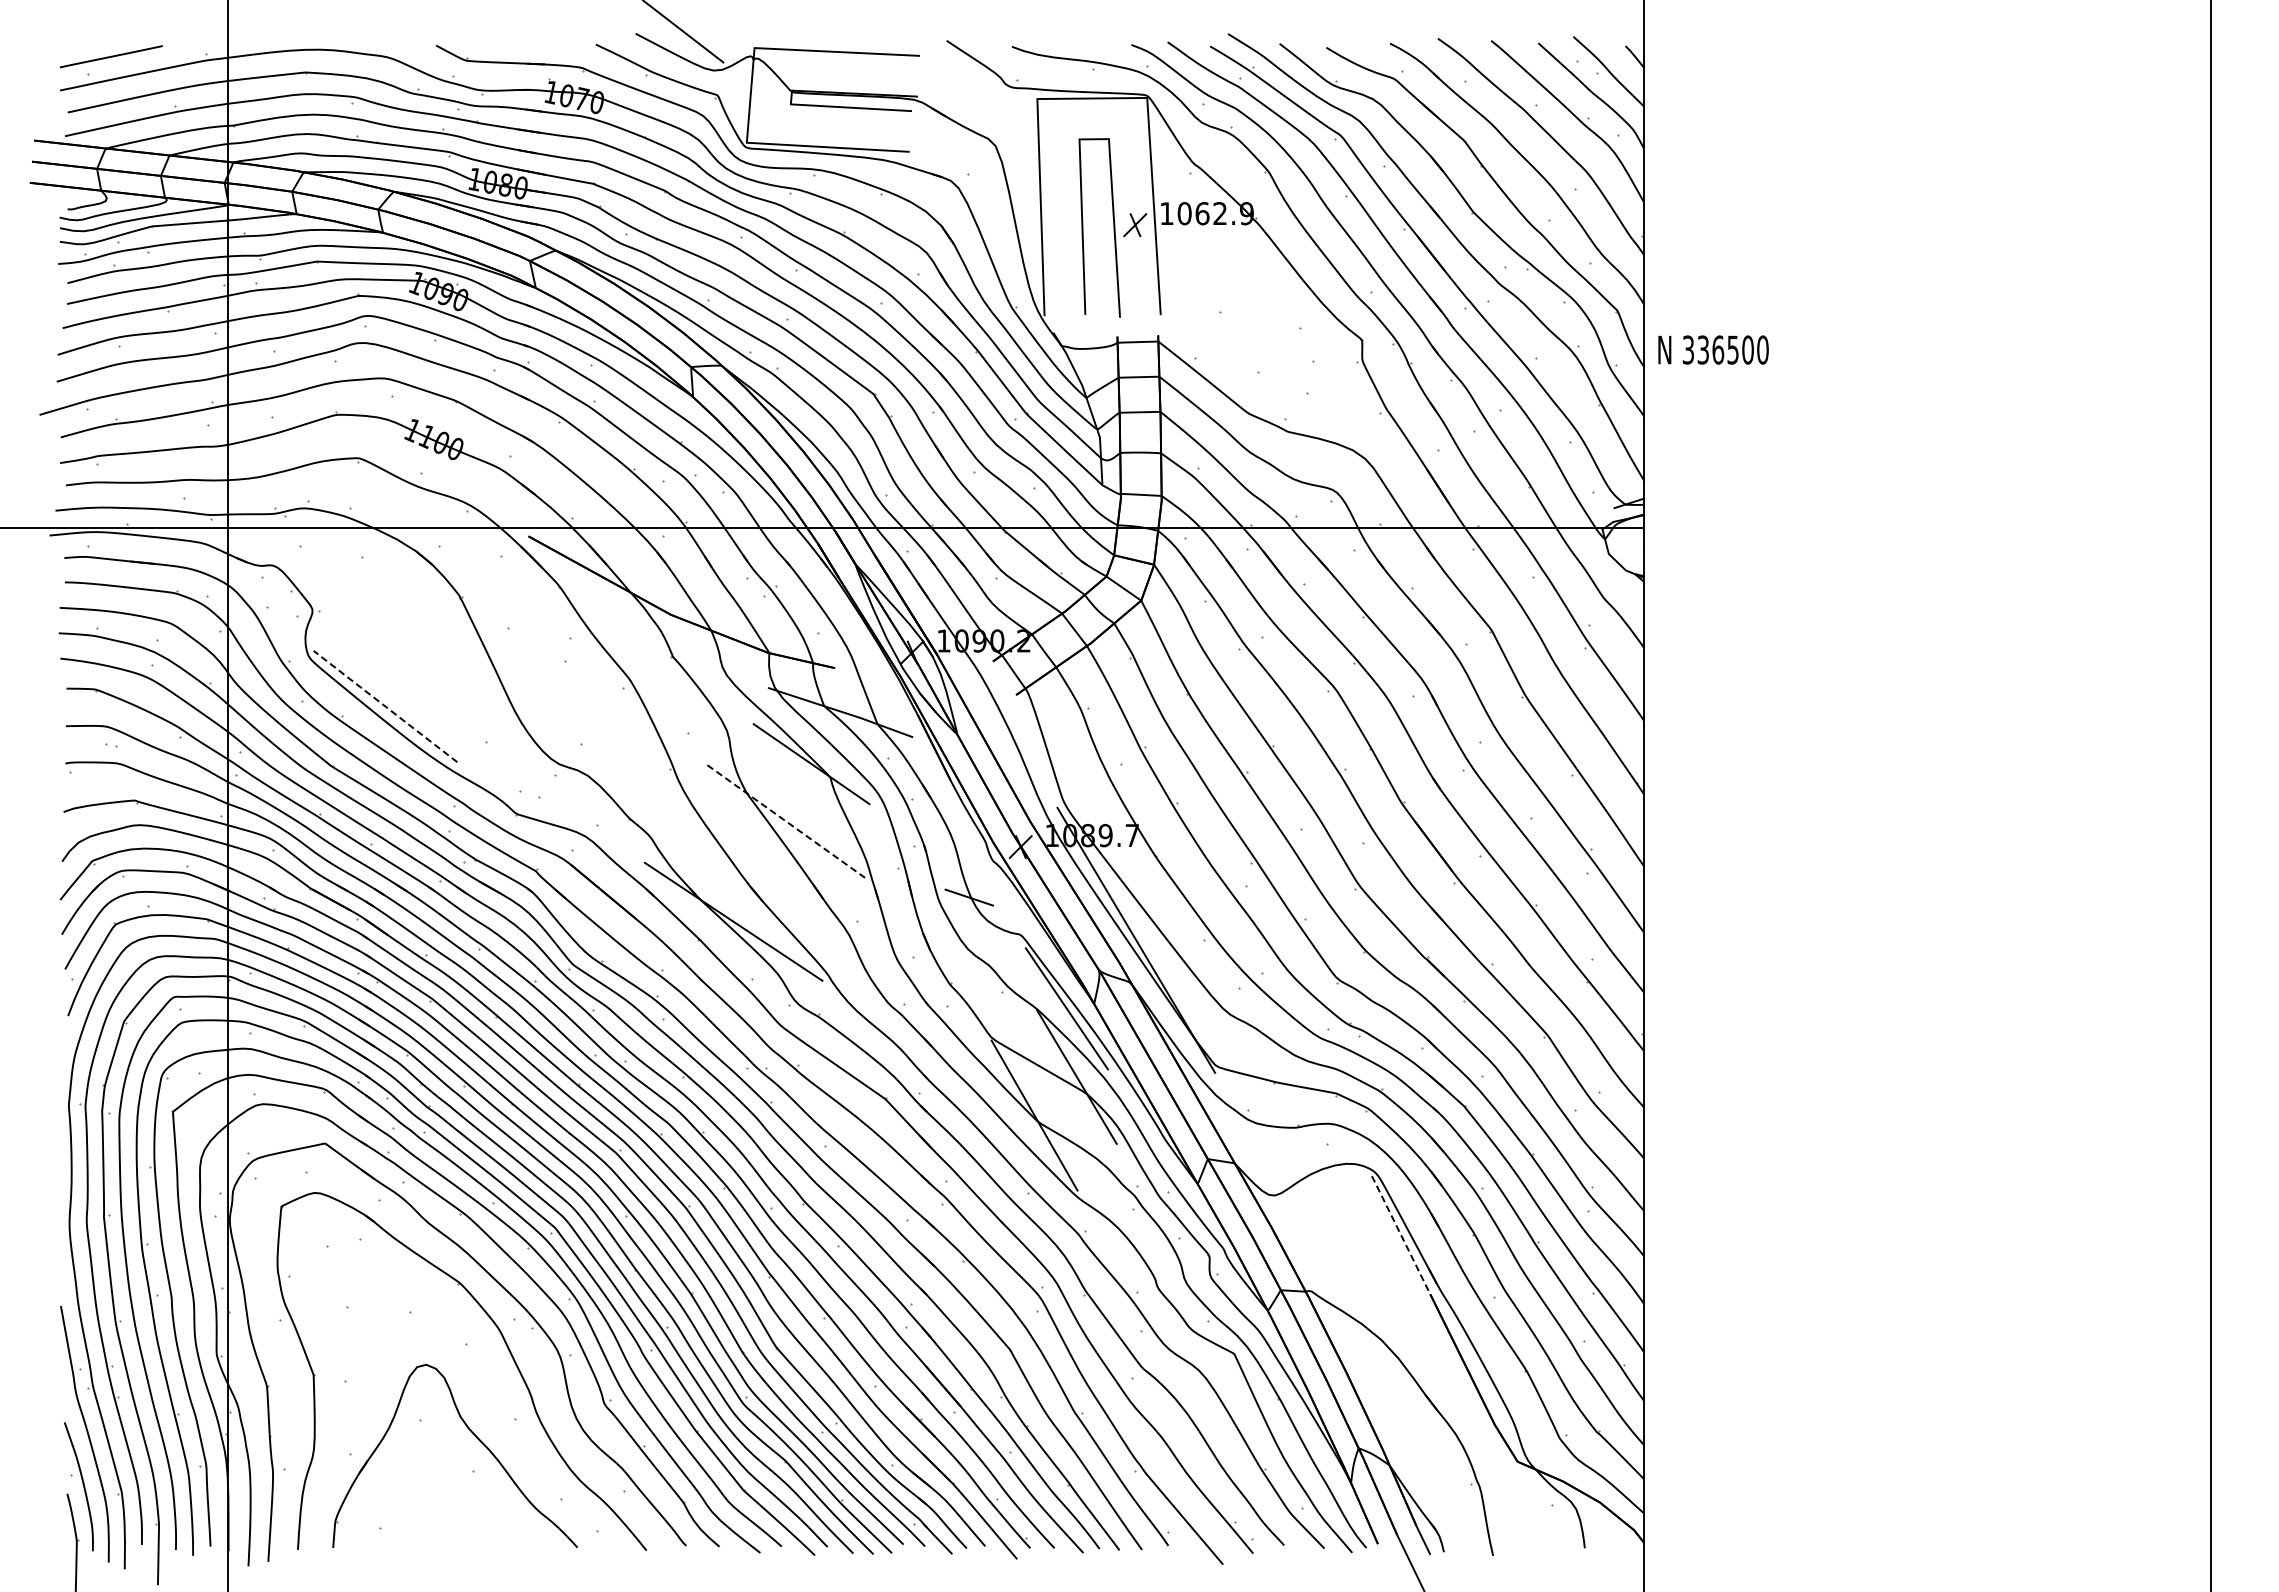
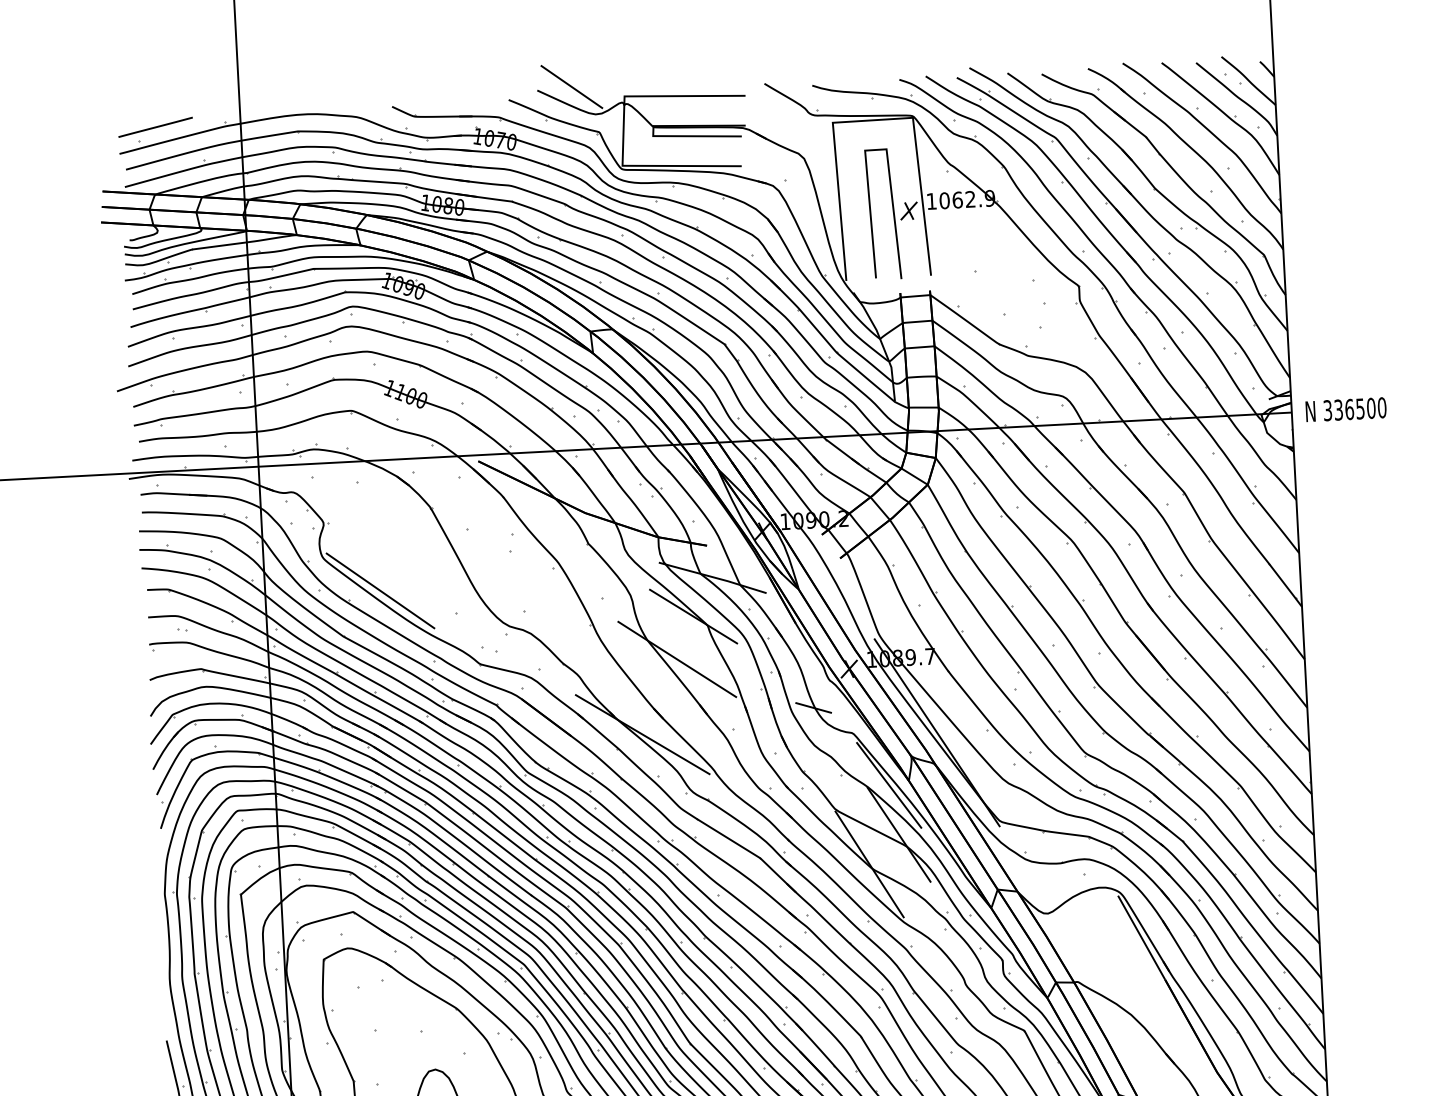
text: (1713, 349) -> (1346, 409), moved
line: (385, 706) -> (380, 590), dashed -> solid
line: (786, 821) -> (677, 659), dashed -> solid
line: (1401, 1235) -> (1141, 937), dashed -> solid

